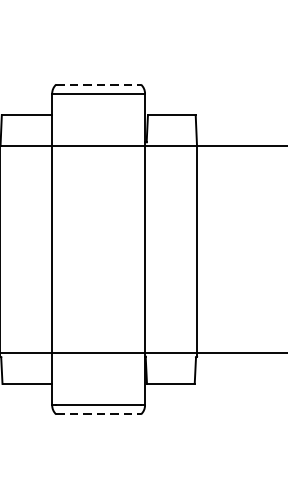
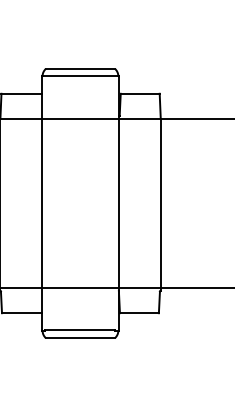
line: (98, 84) -> (80, 68), dashed -> solid
line: (98, 414) -> (80, 338), dashed -> solid

